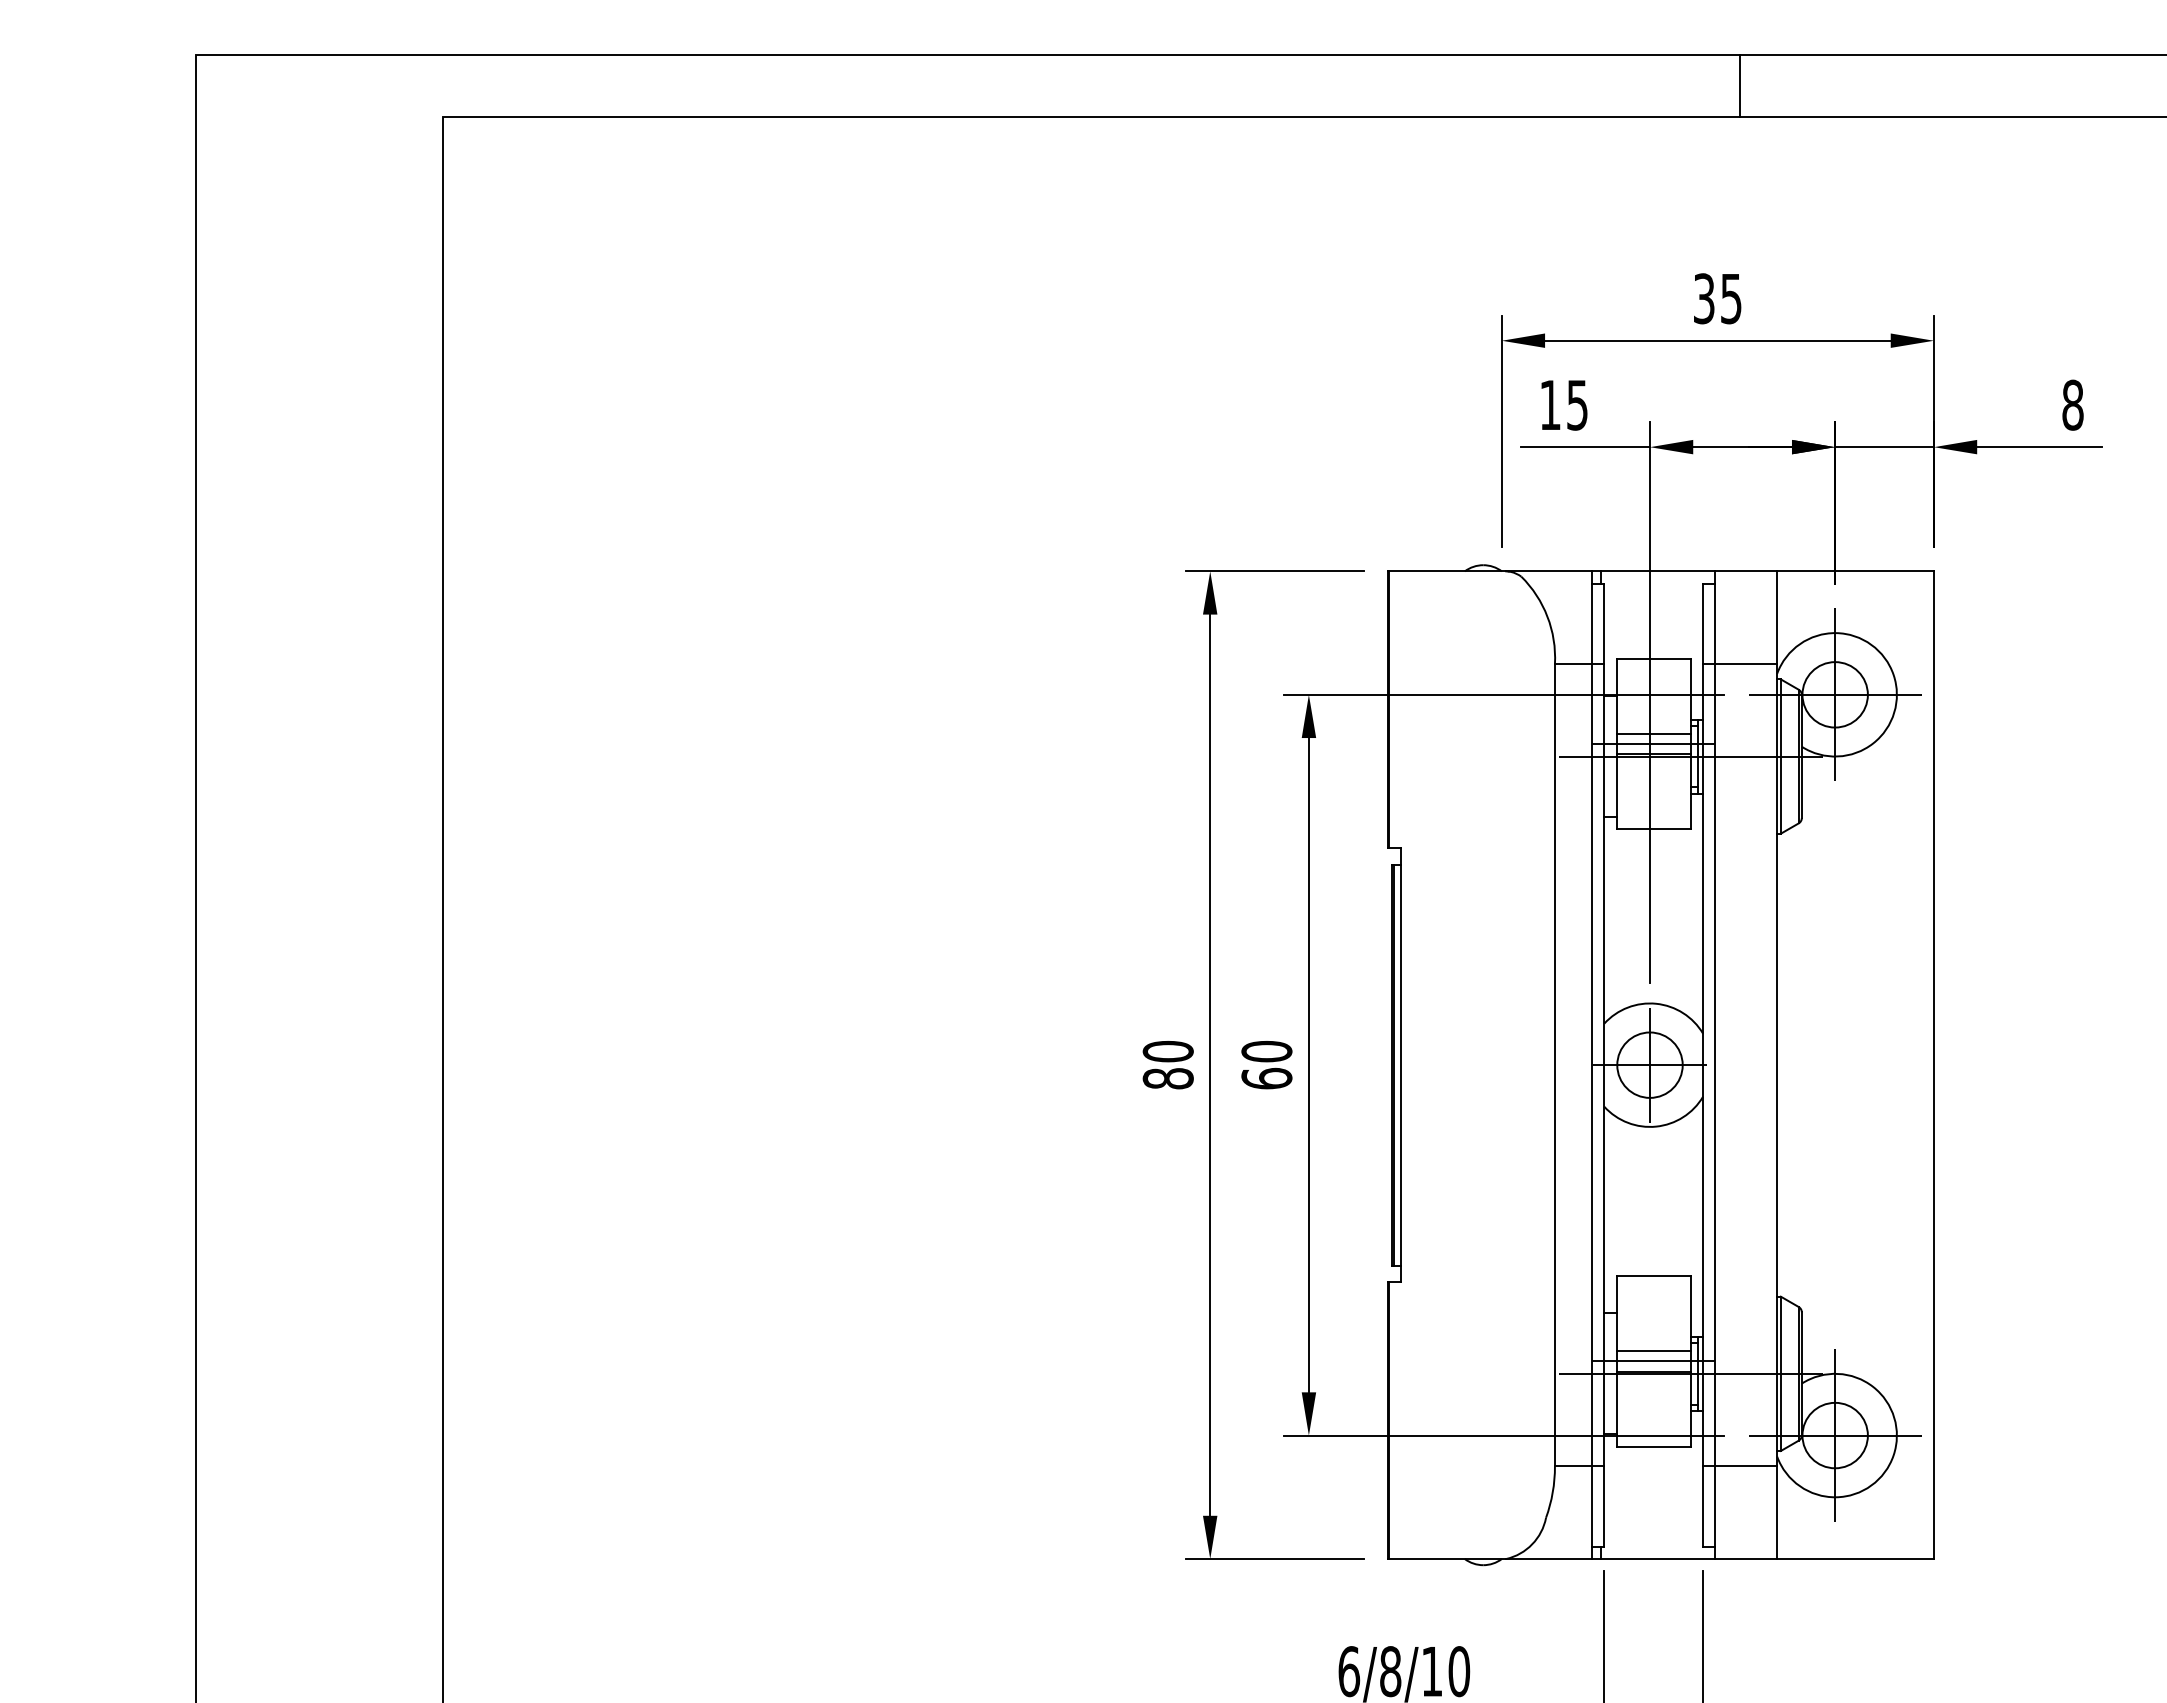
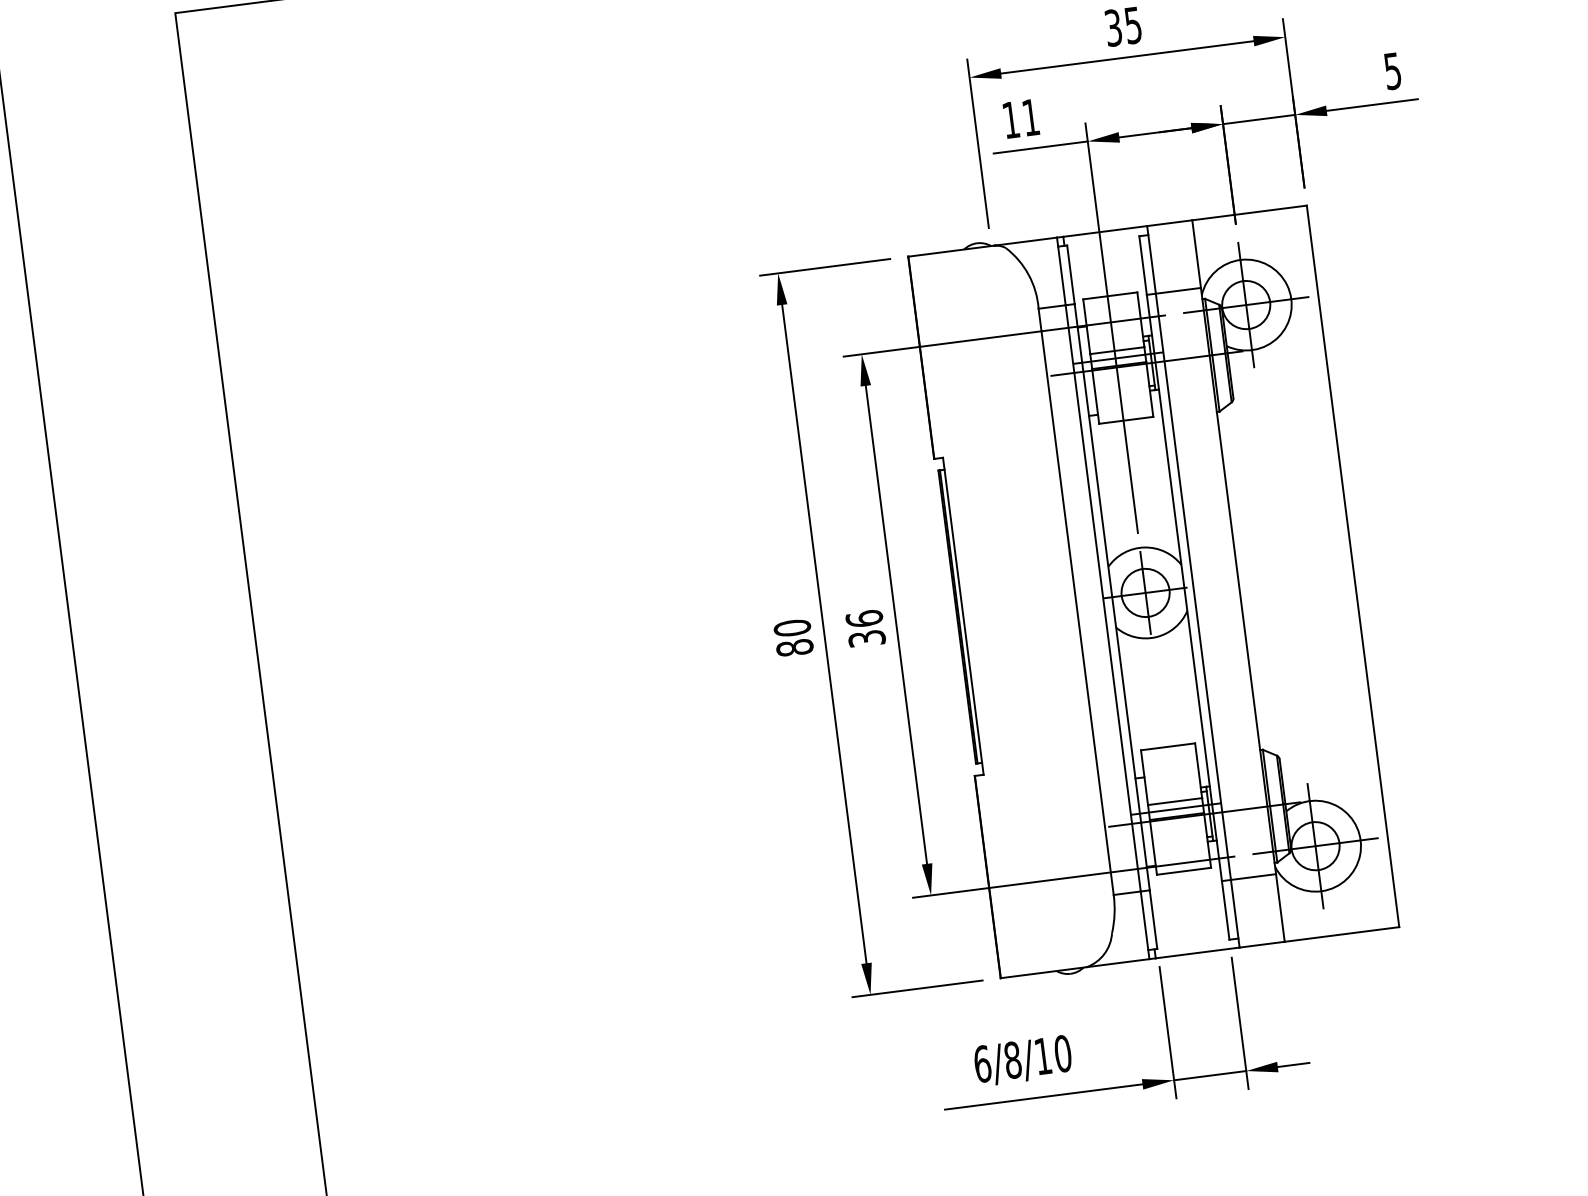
text: (2072, 404) -> (1392, 70), 8 -> 5
text: (1577, 405) -> (1030, 117), 15 -> 11
text: (1266, 1064) -> (865, 628), 60 -> 36

